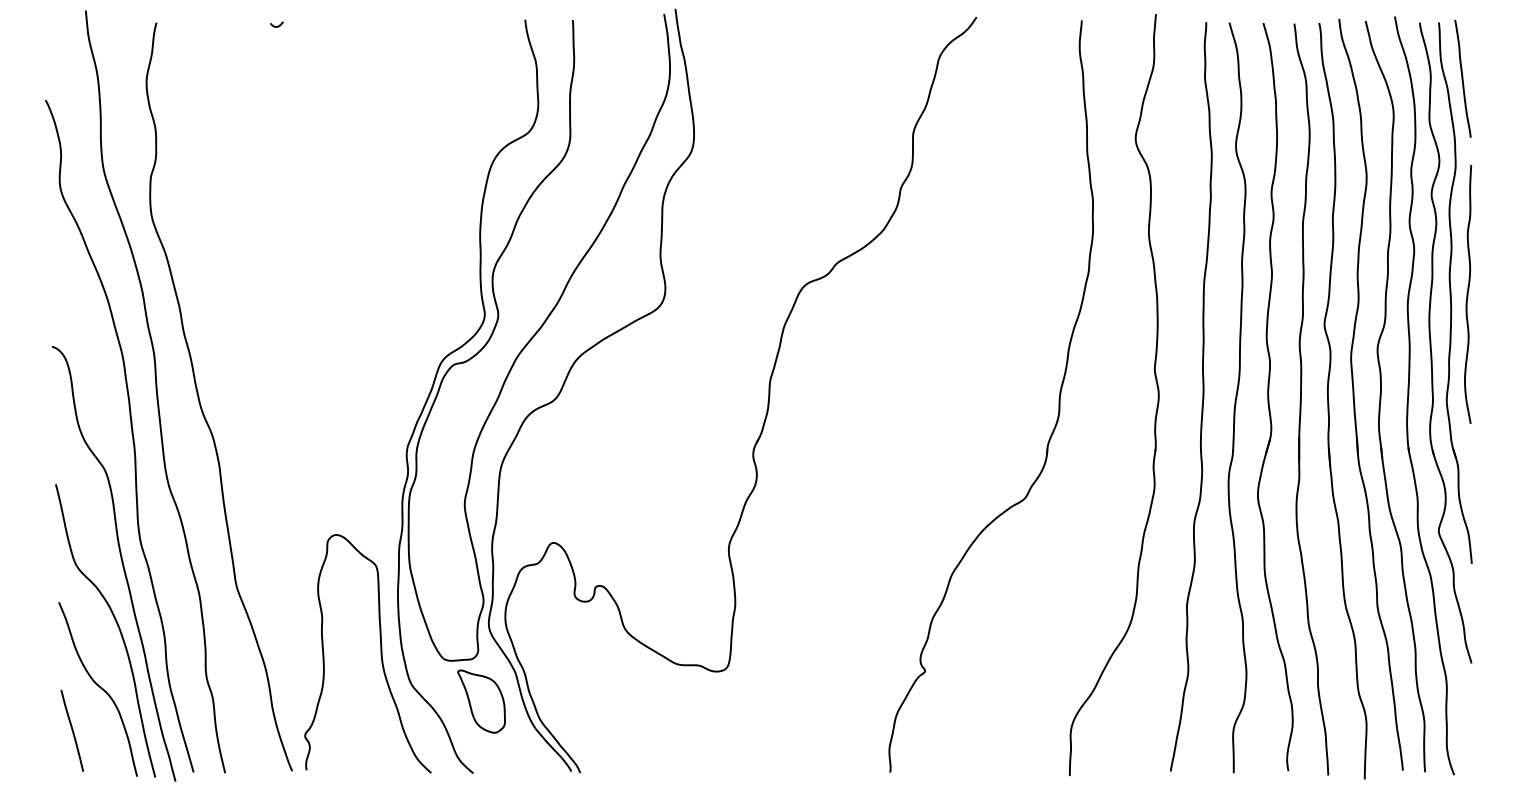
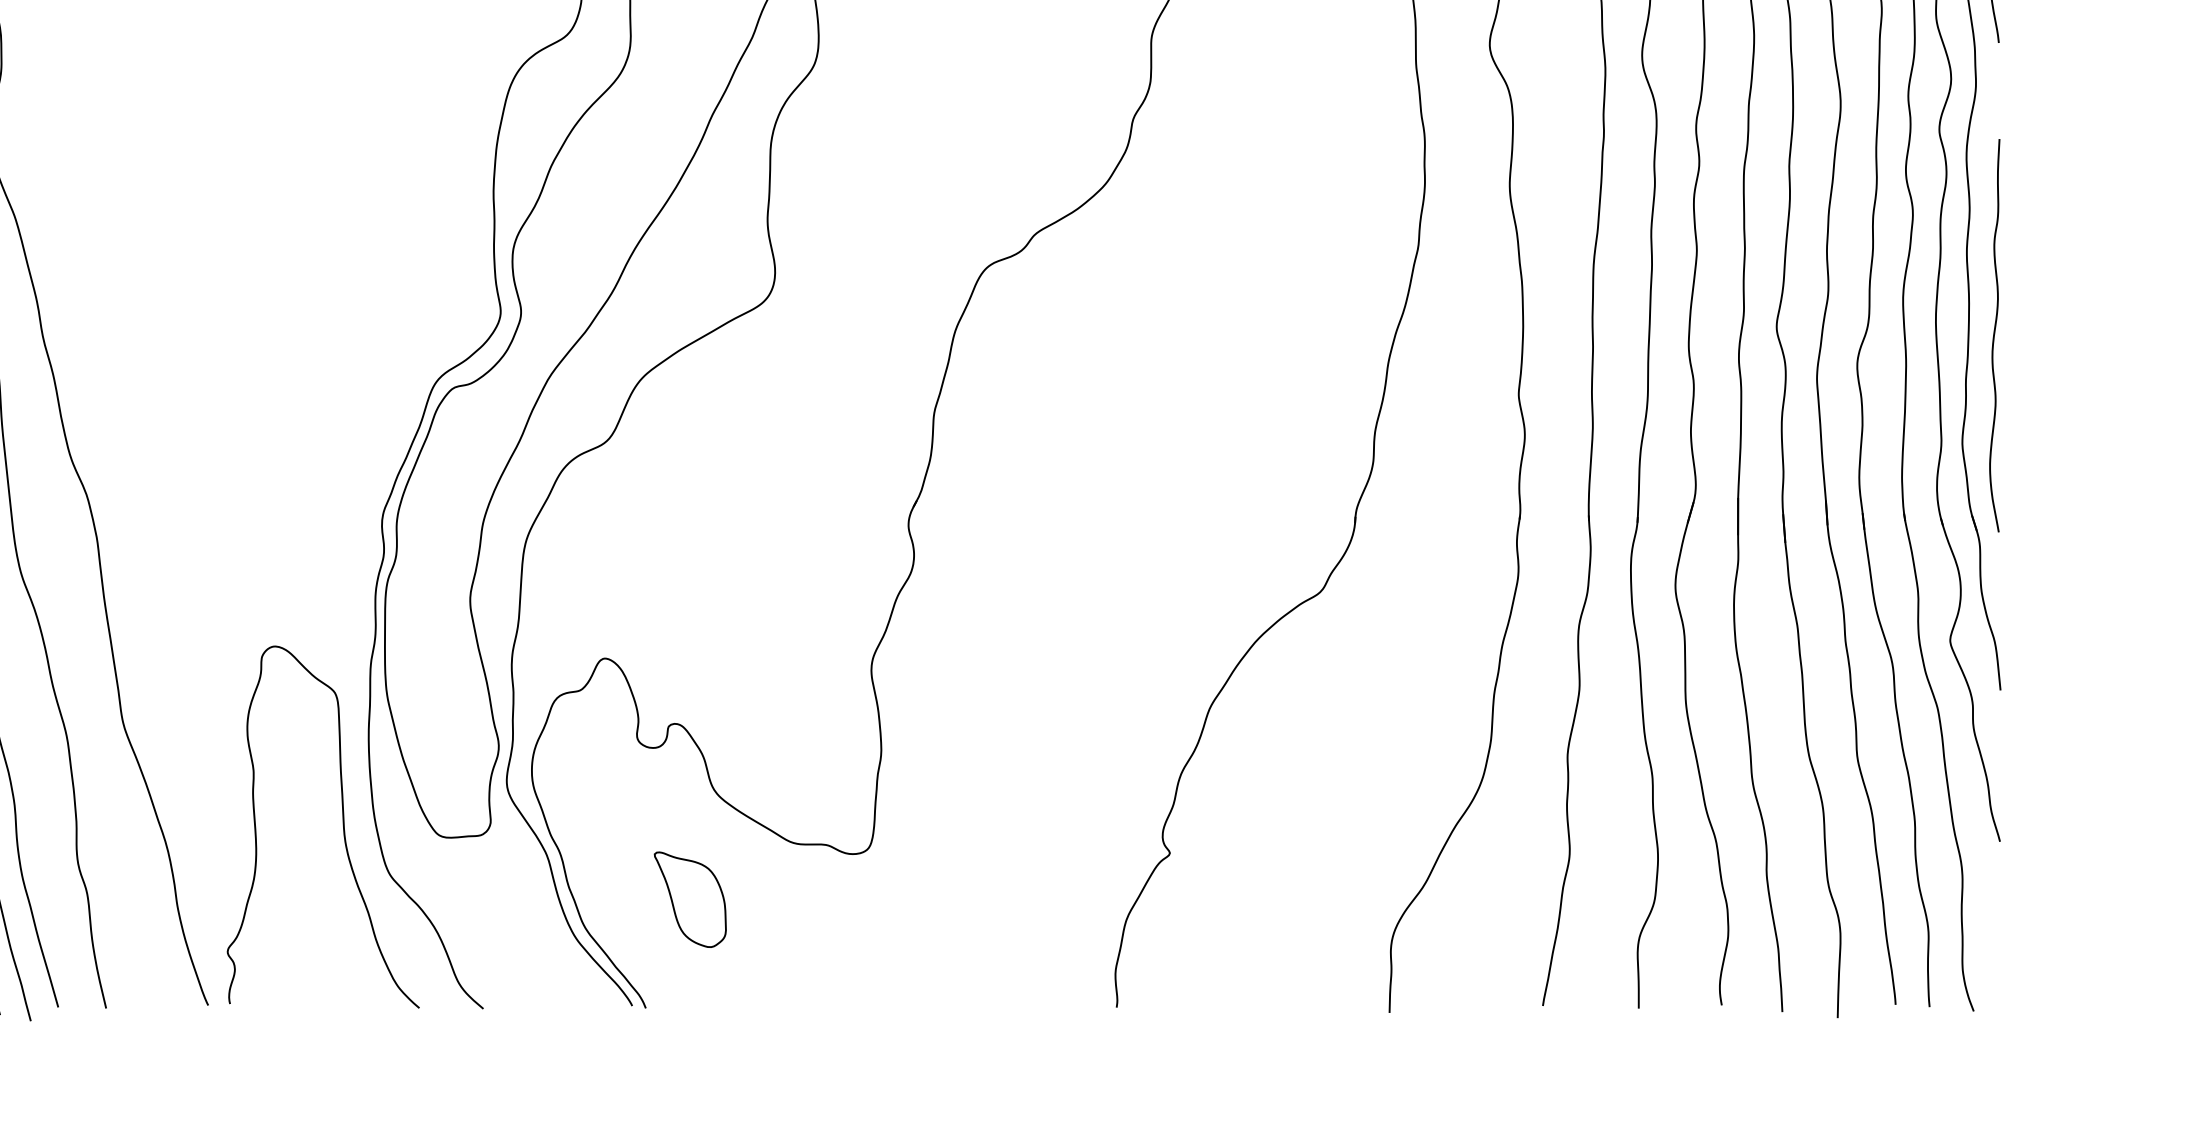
curve: (1468, 294) -> (1995, 335), moved
part: (481, 701) -> (690, 899), moved

